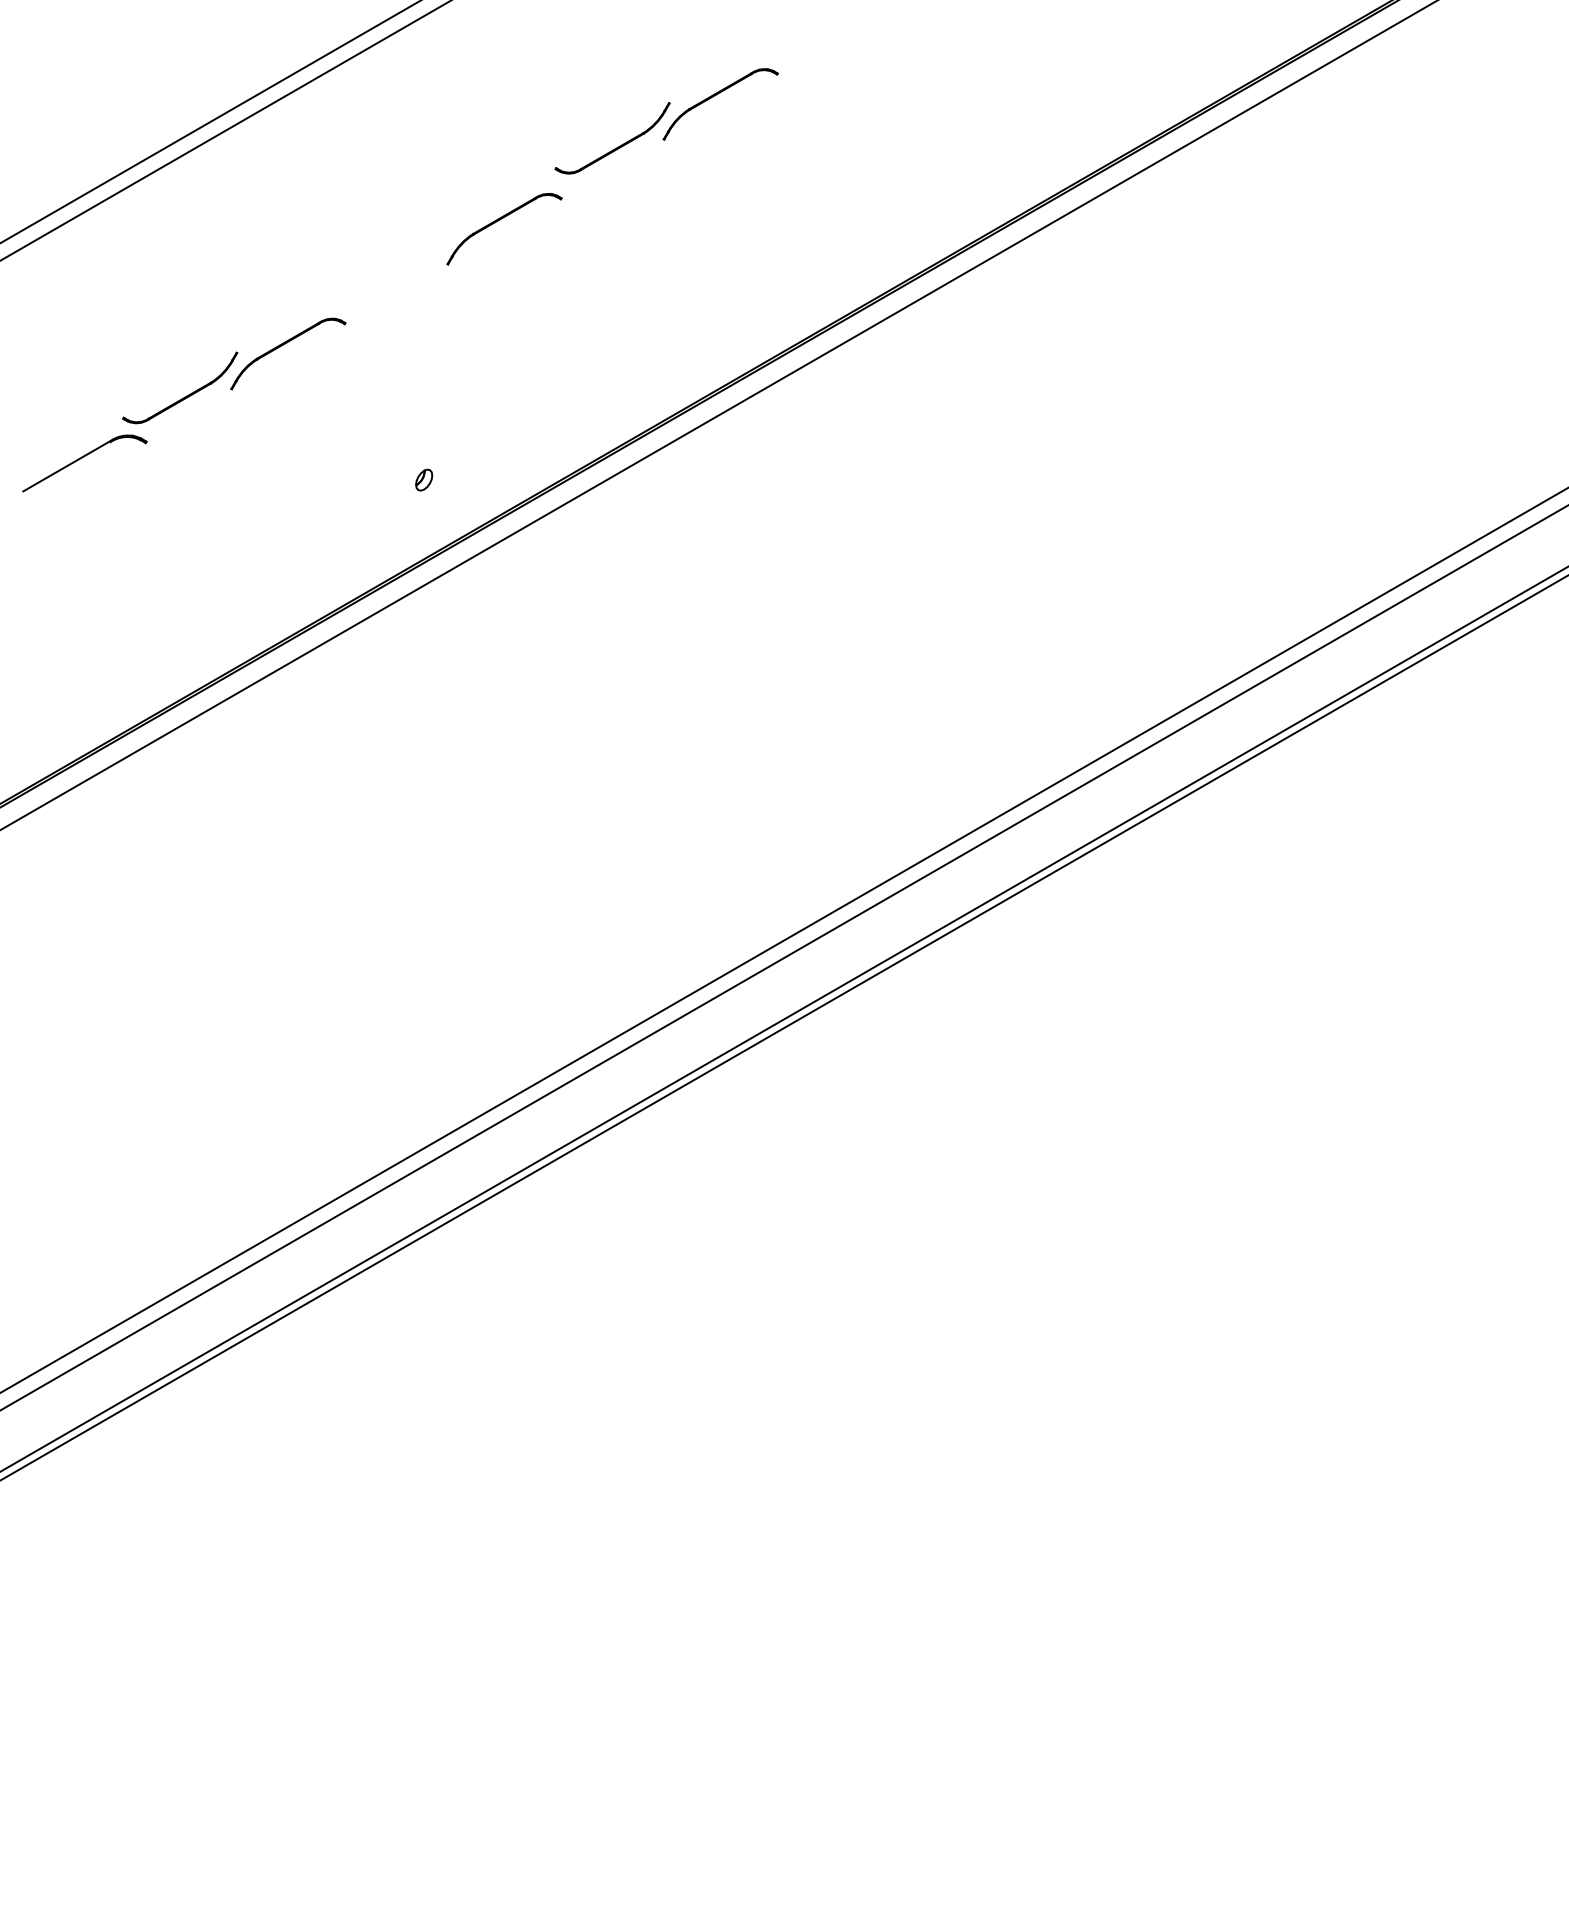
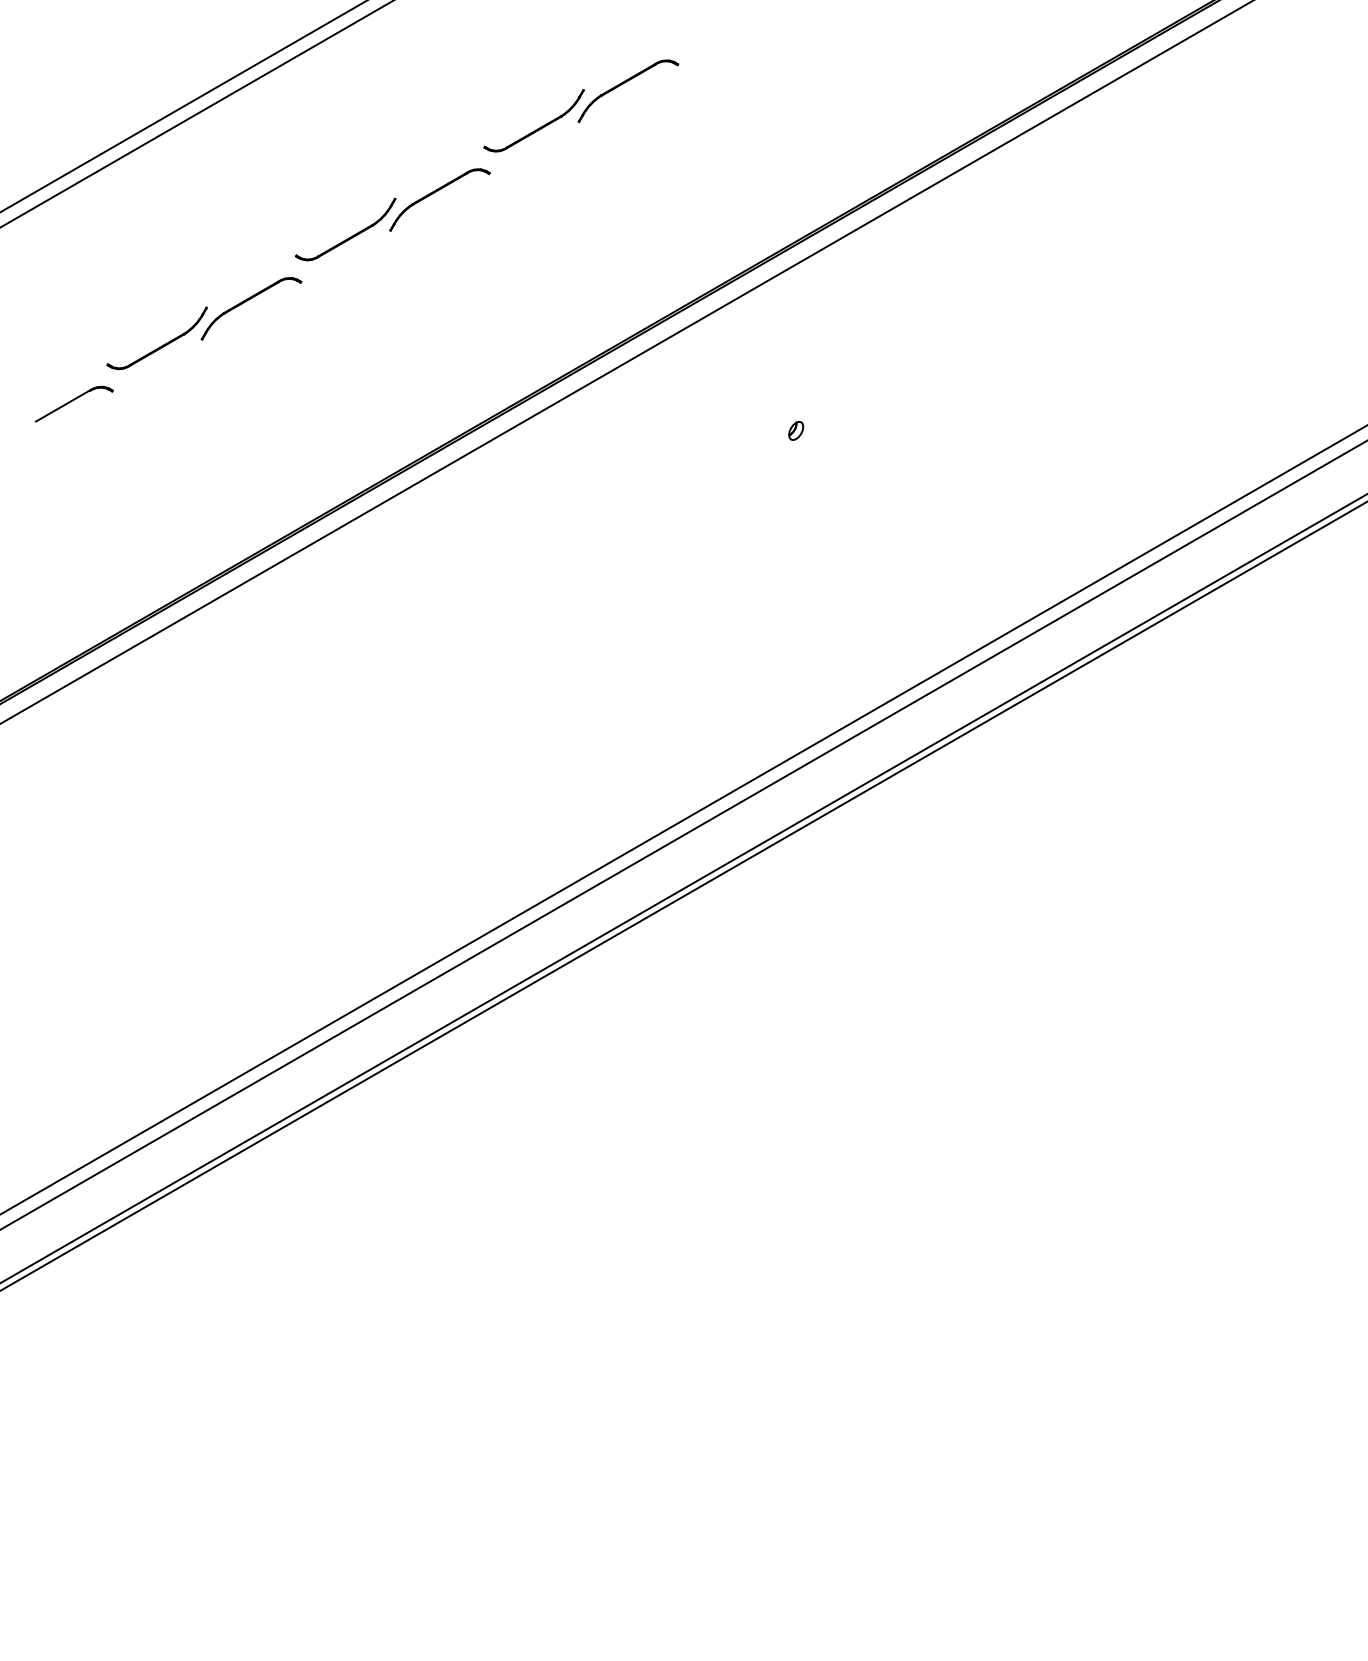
part: (401, 271) -> (350, 236), added
part: (85, 463) -> (74, 404), size x0.71
part: (424, 479) -> (796, 430), moved

